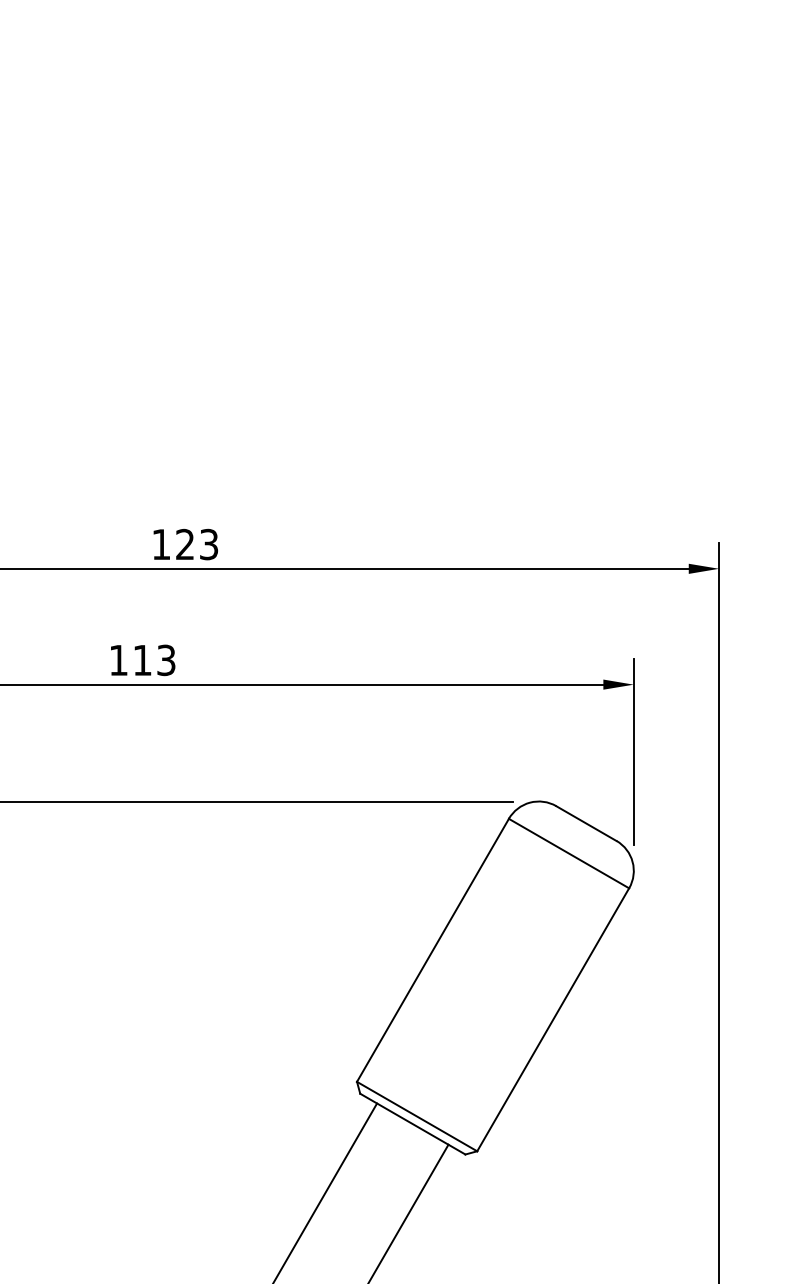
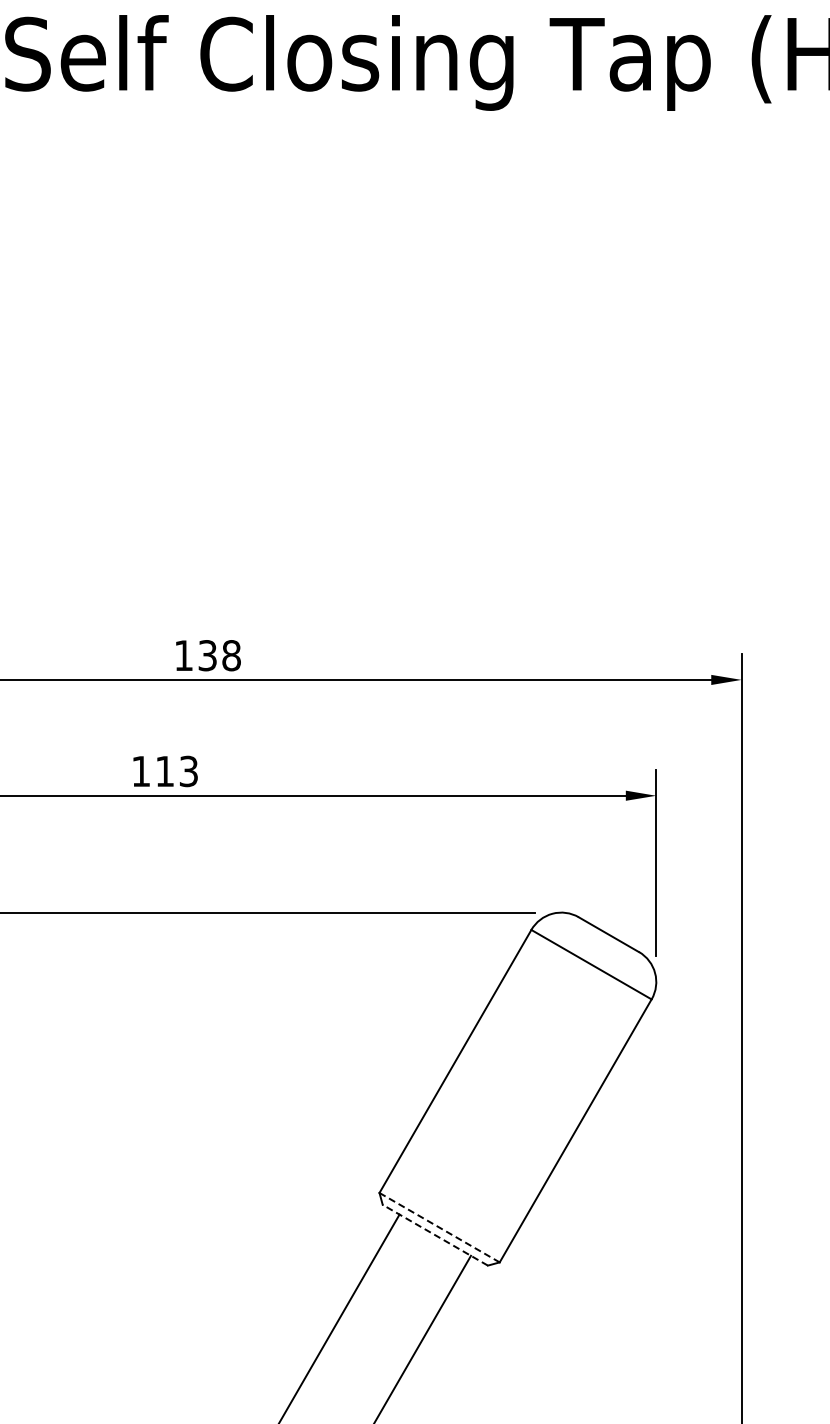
text: (197, 544) -> (219, 655), 123 -> 138
line: (418, 1116) -> (440, 1227), solid -> dashed
line: (413, 1124) -> (435, 1235), solid -> dashed

